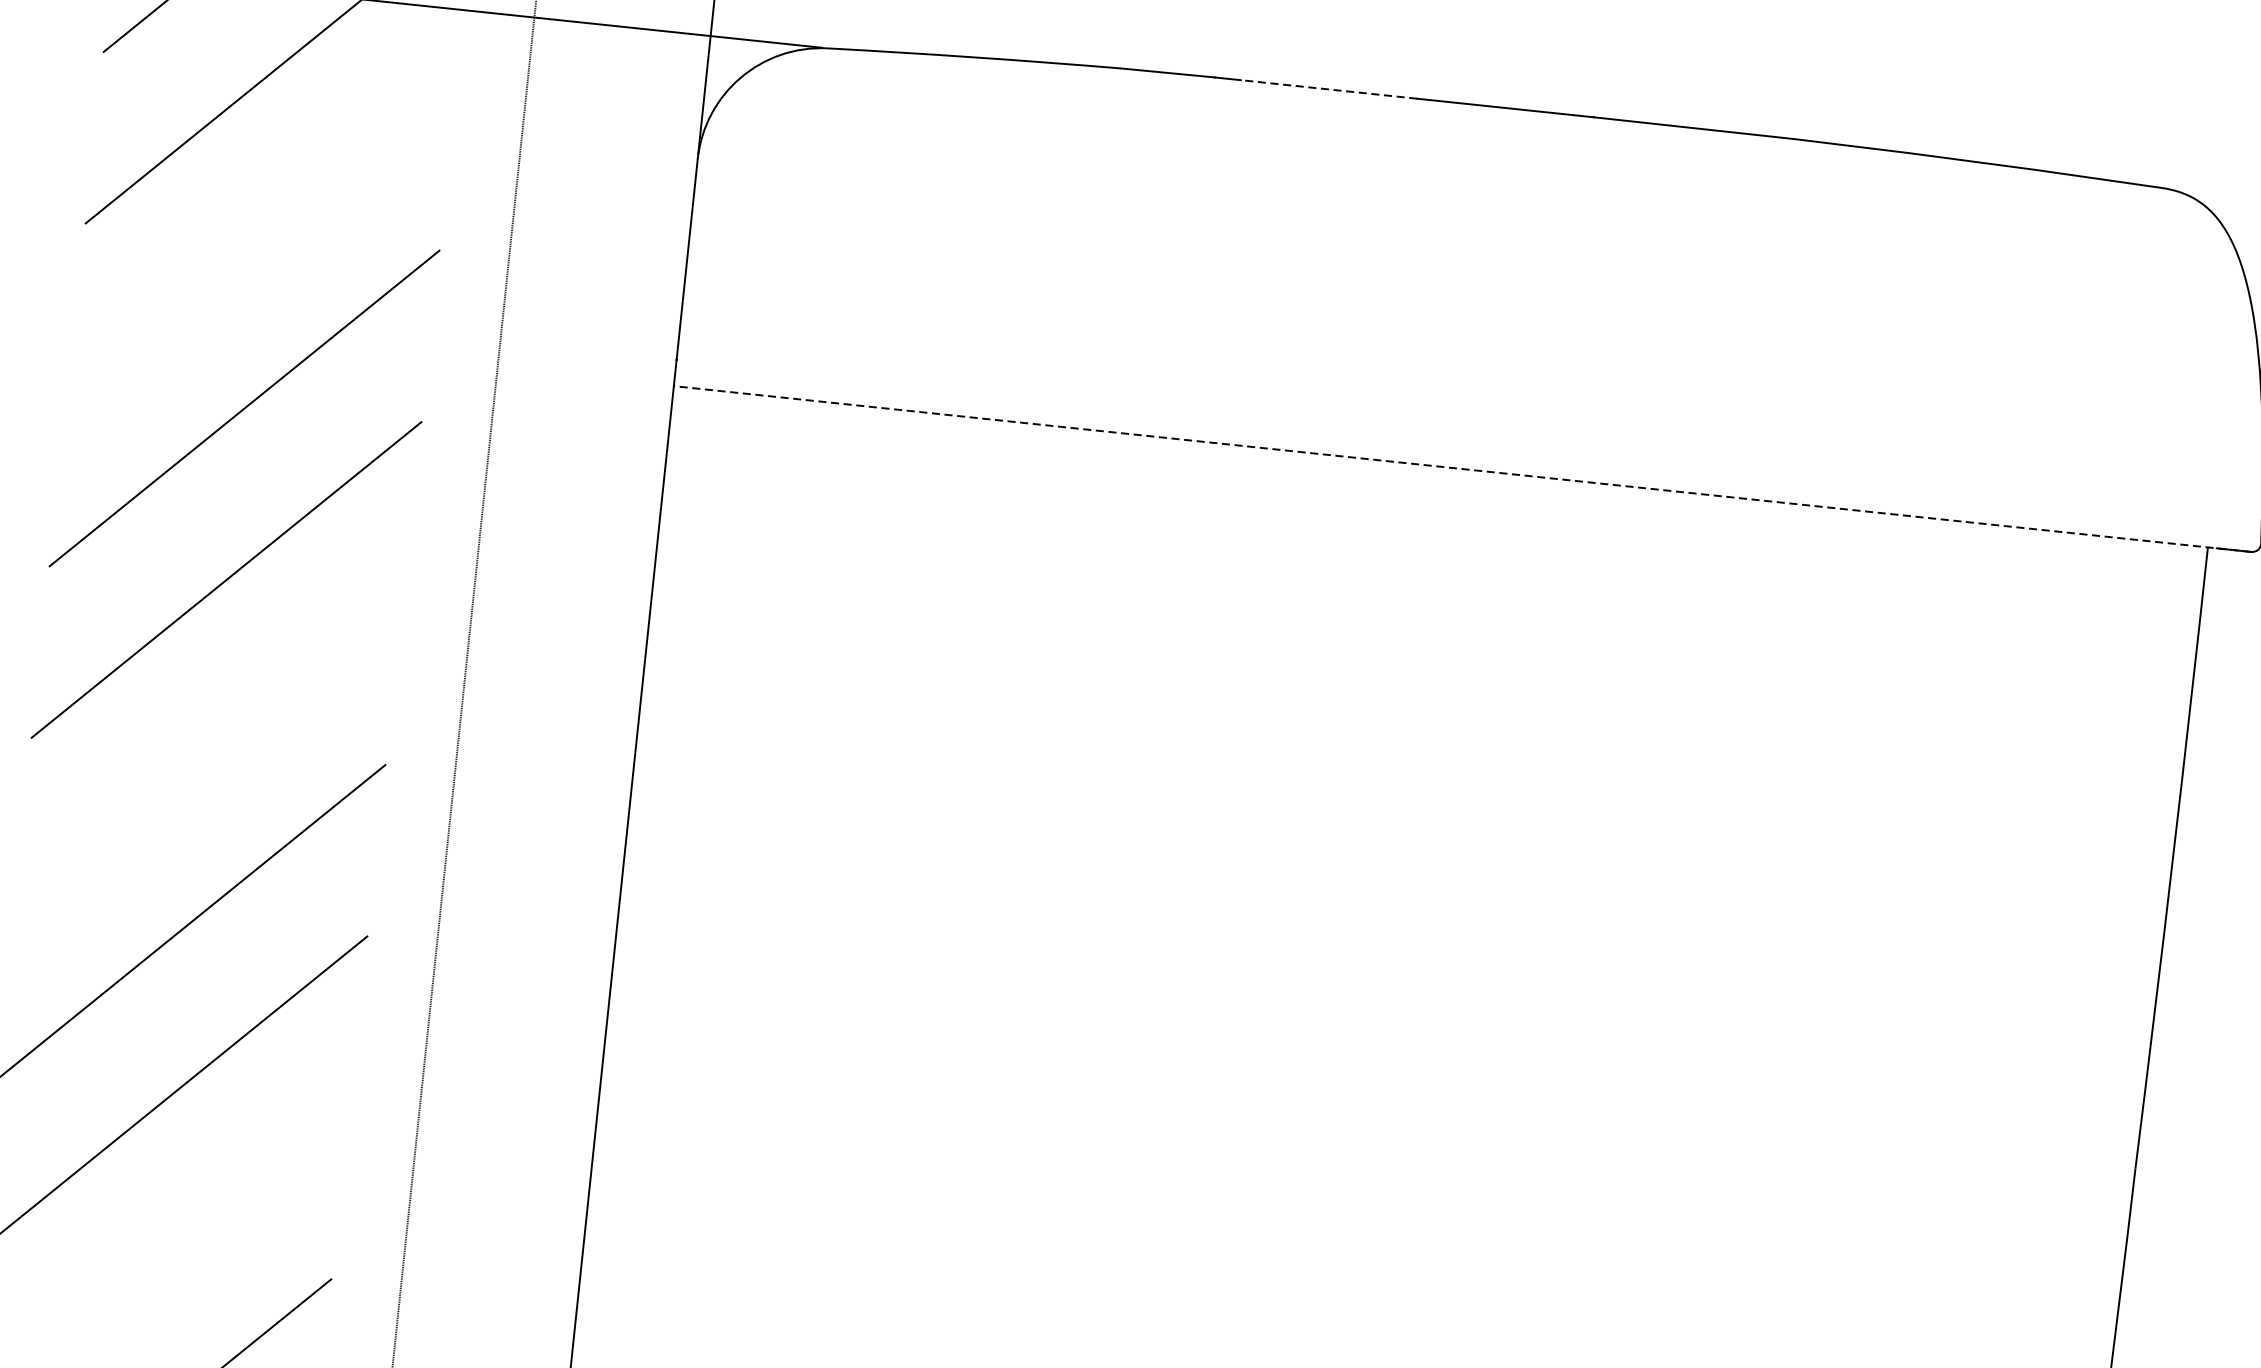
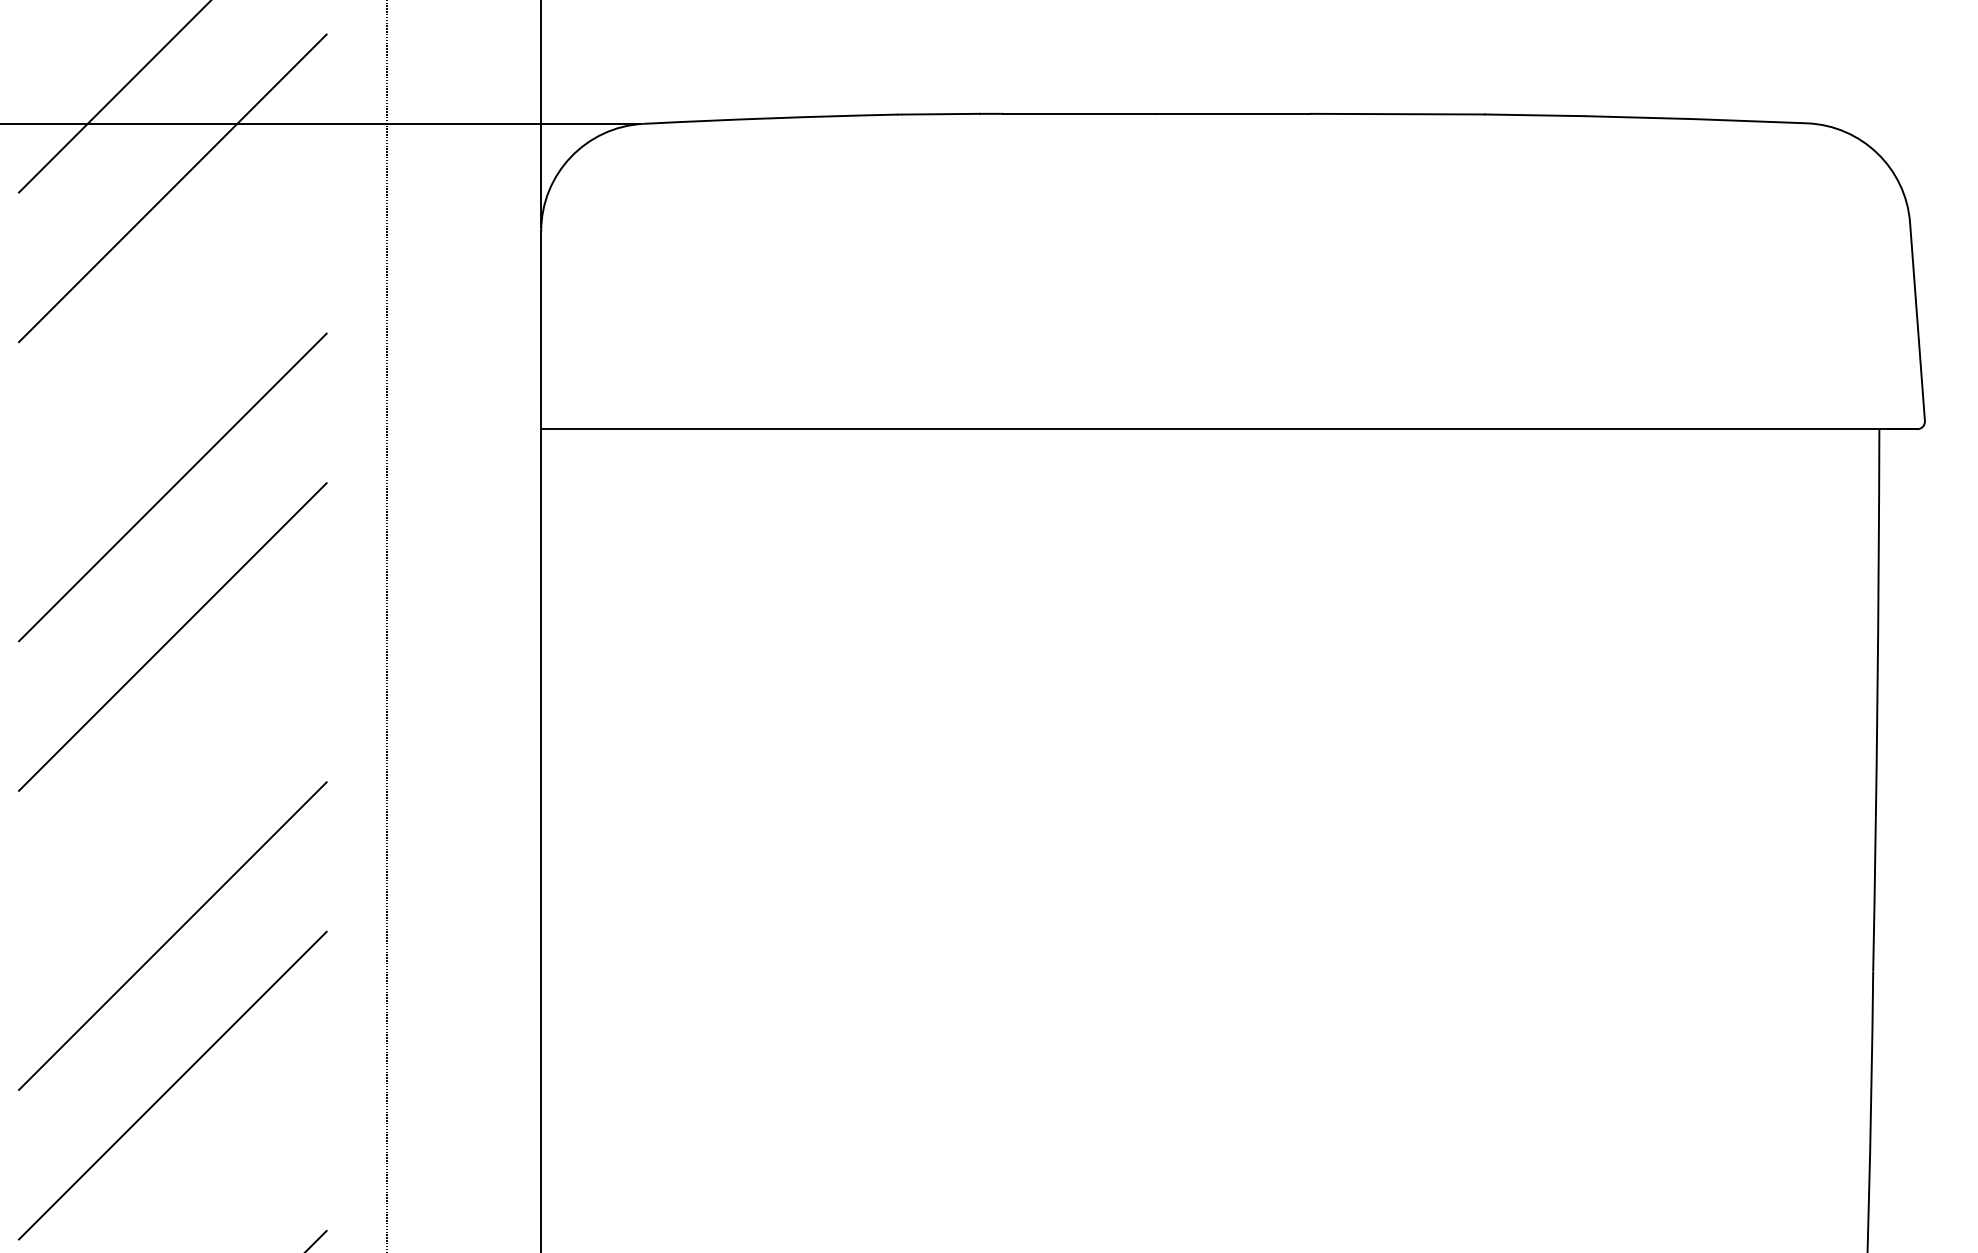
line: (1329, 89) -> (1079, 113), dashed -> solid
line: (1461, 469) -> (1228, 429), dashed -> solid

